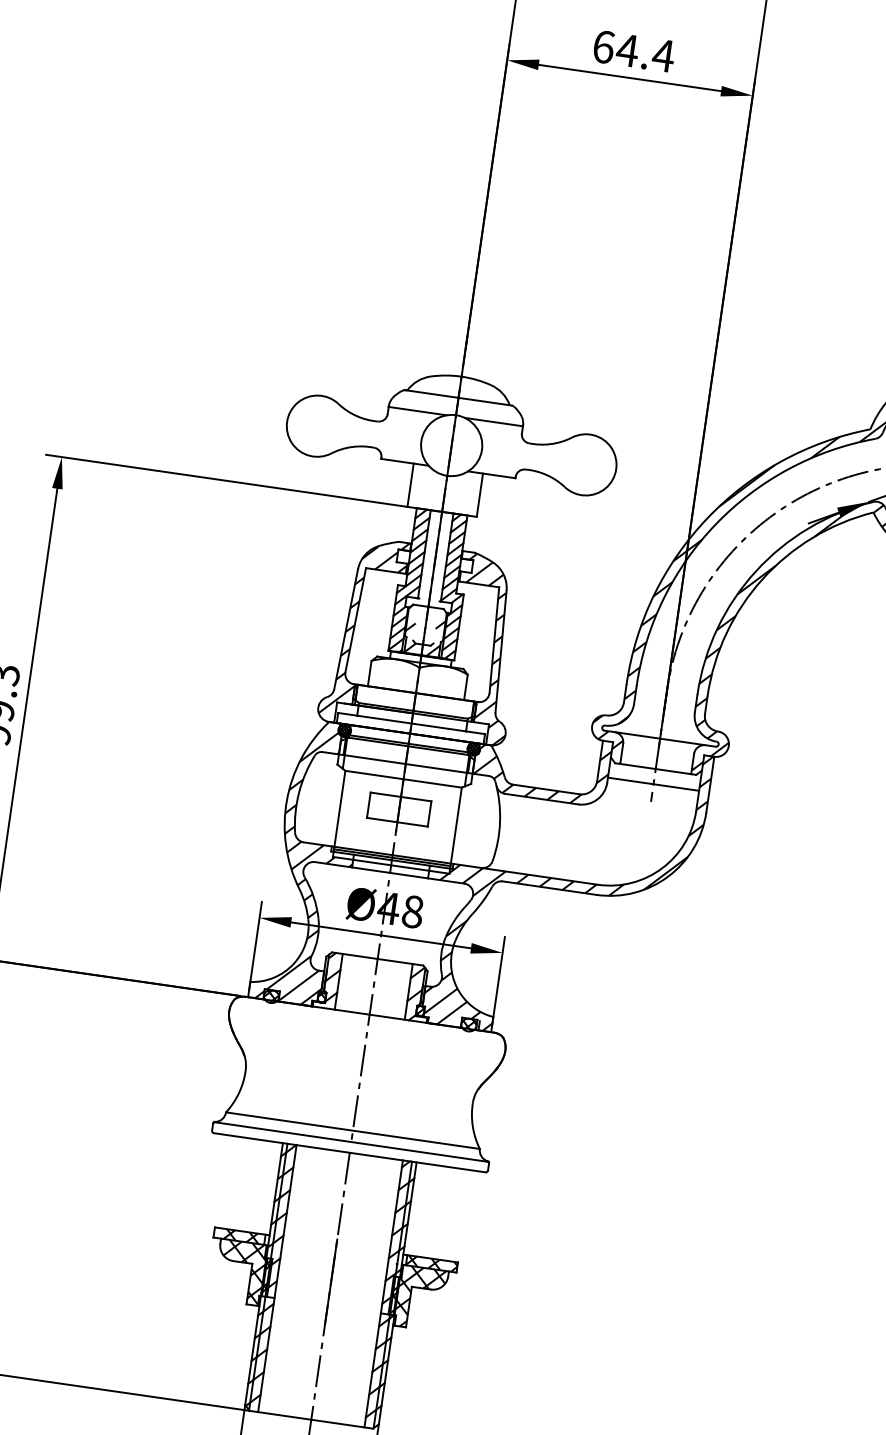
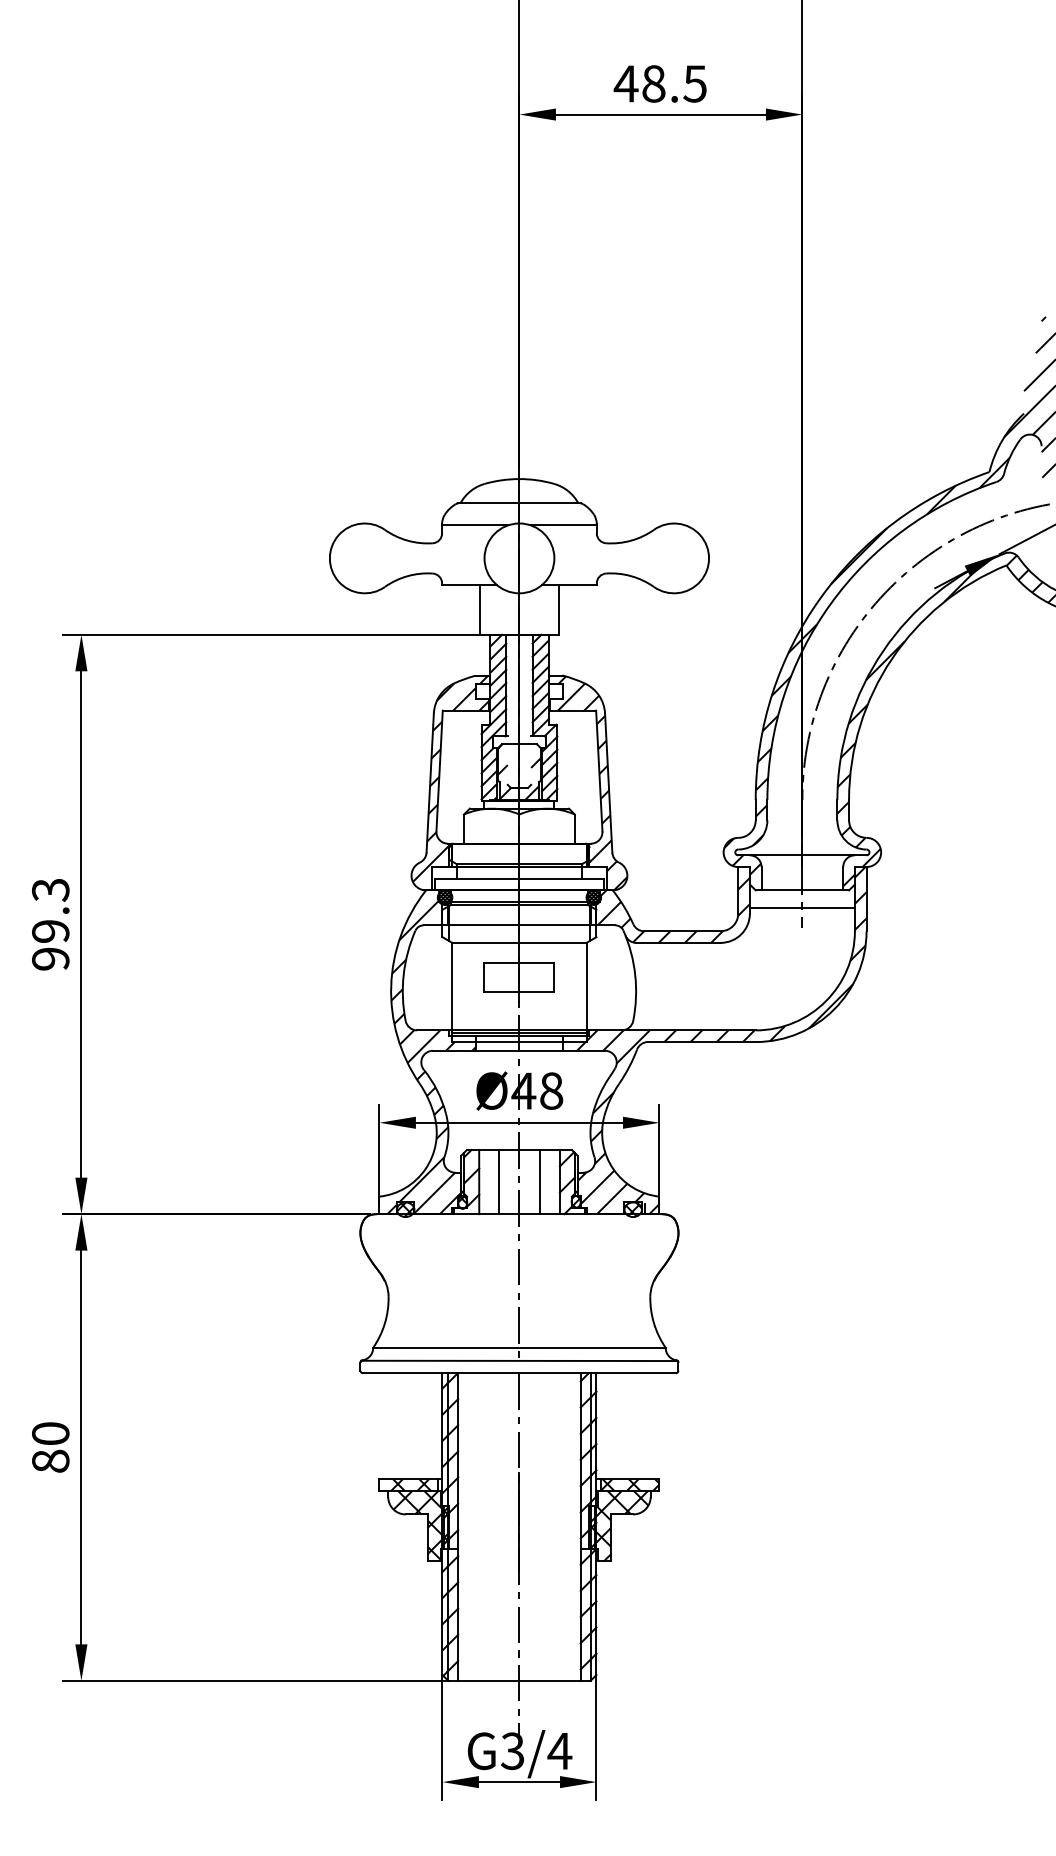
text: (633, 50) -> (660, 83), 64.4 -> 48.5
line: (356, 983) -> (499, 1181), added
line: (391, 988) -> (539, 1181), added

